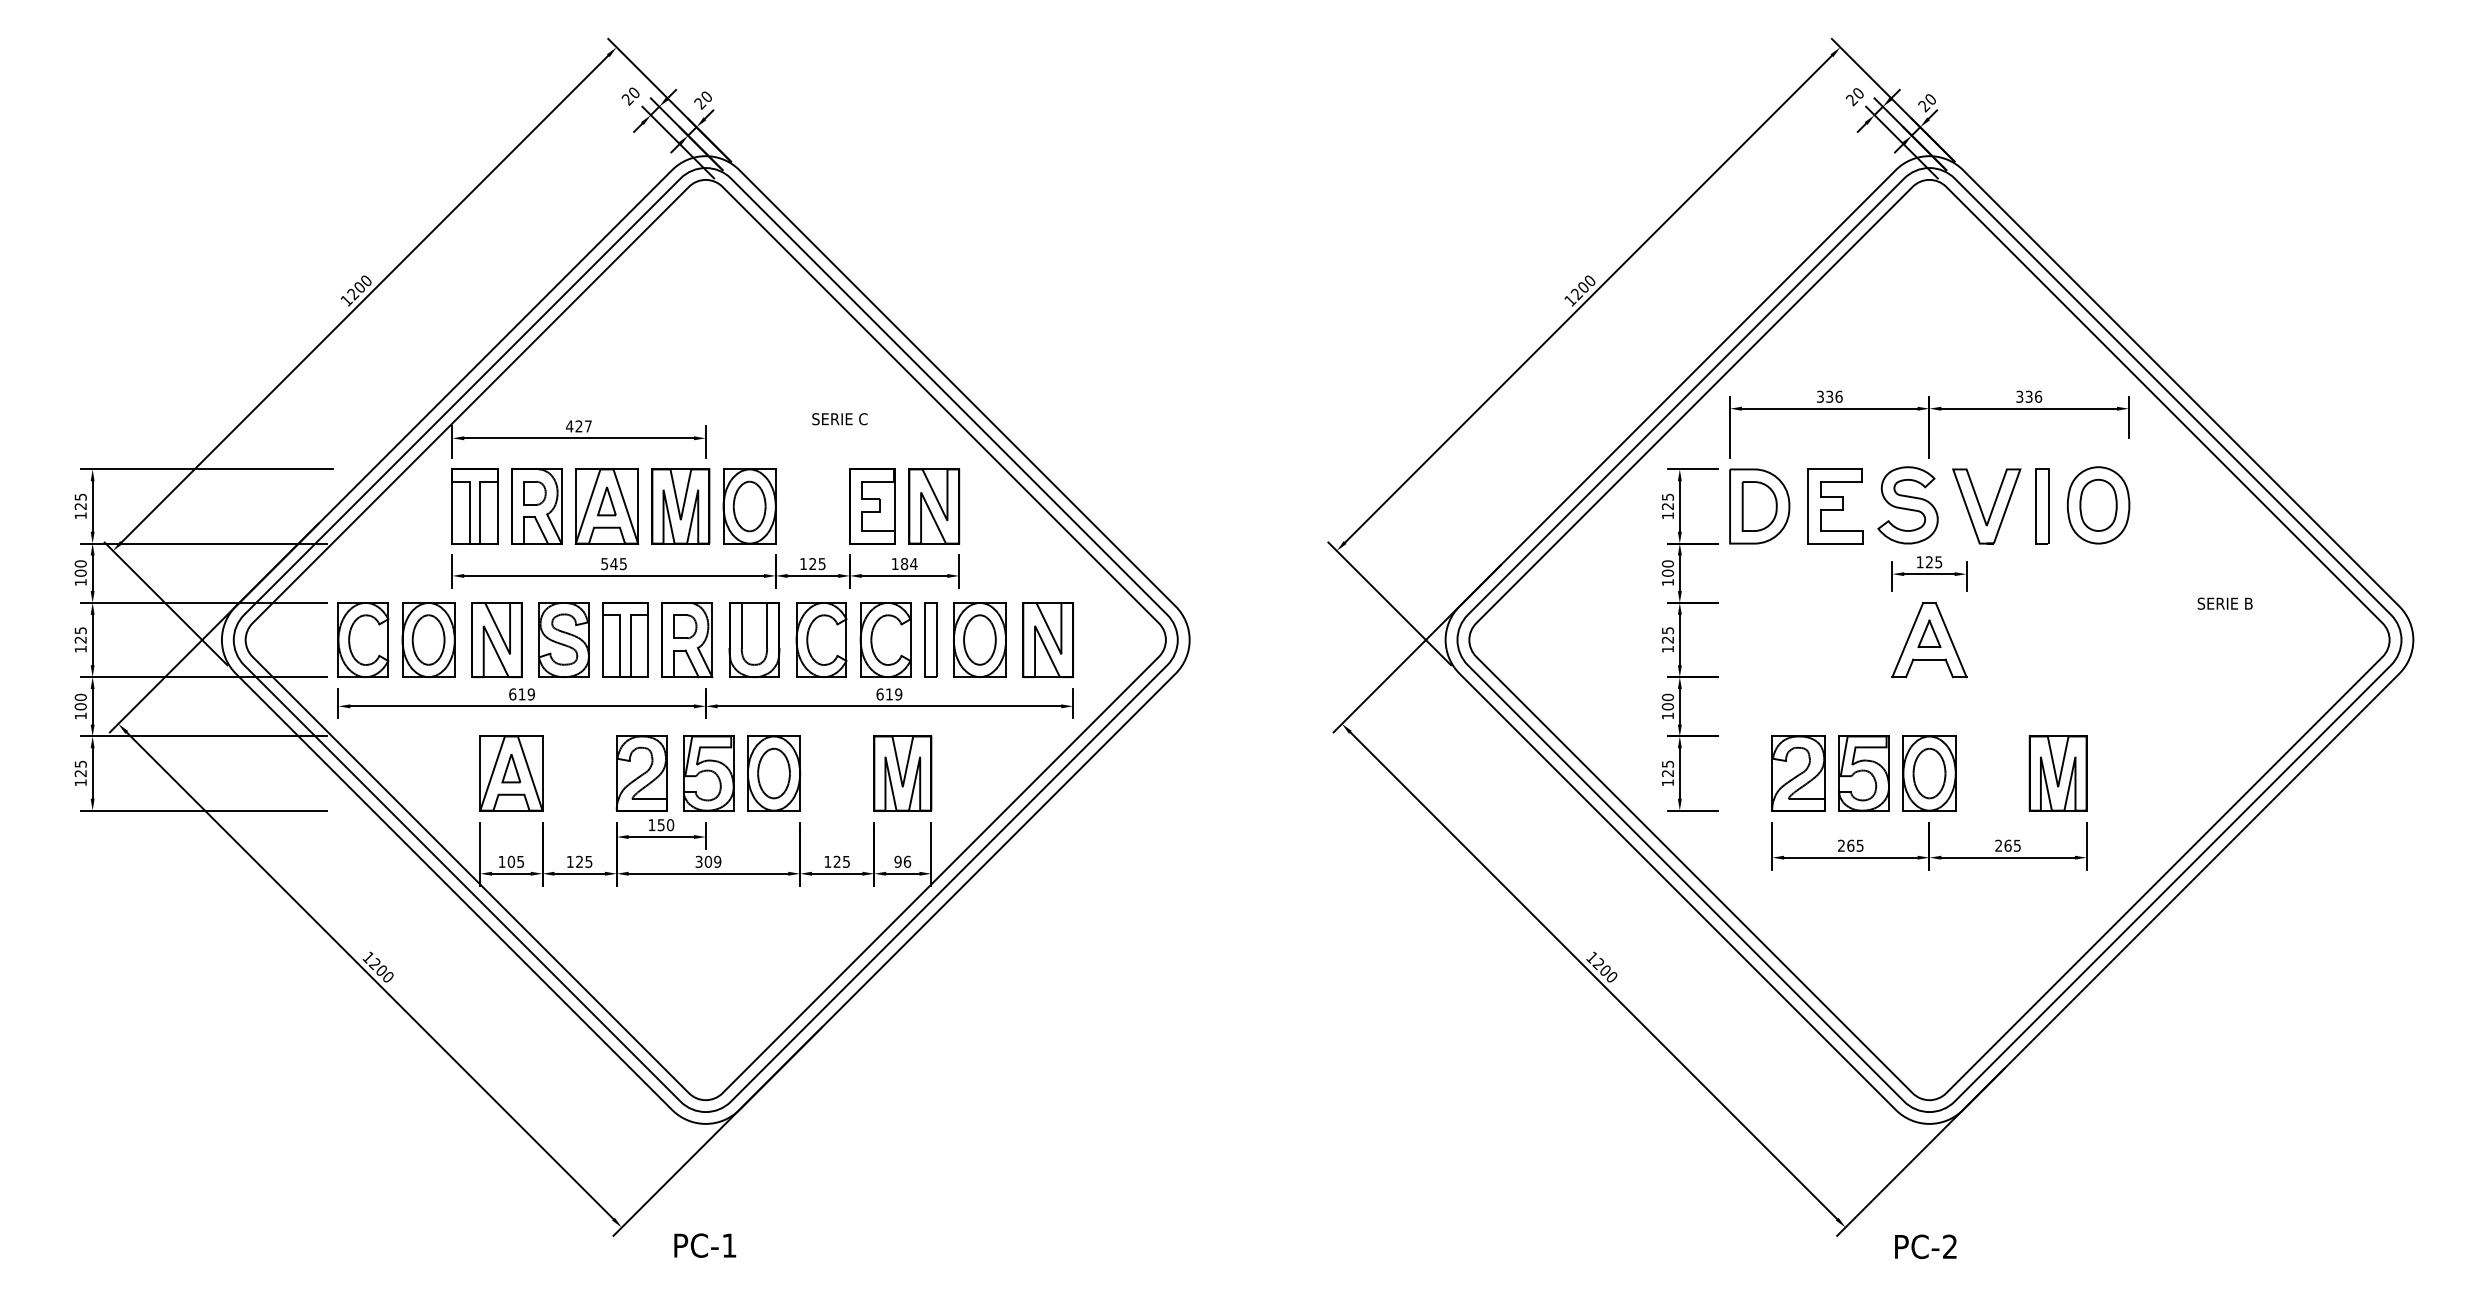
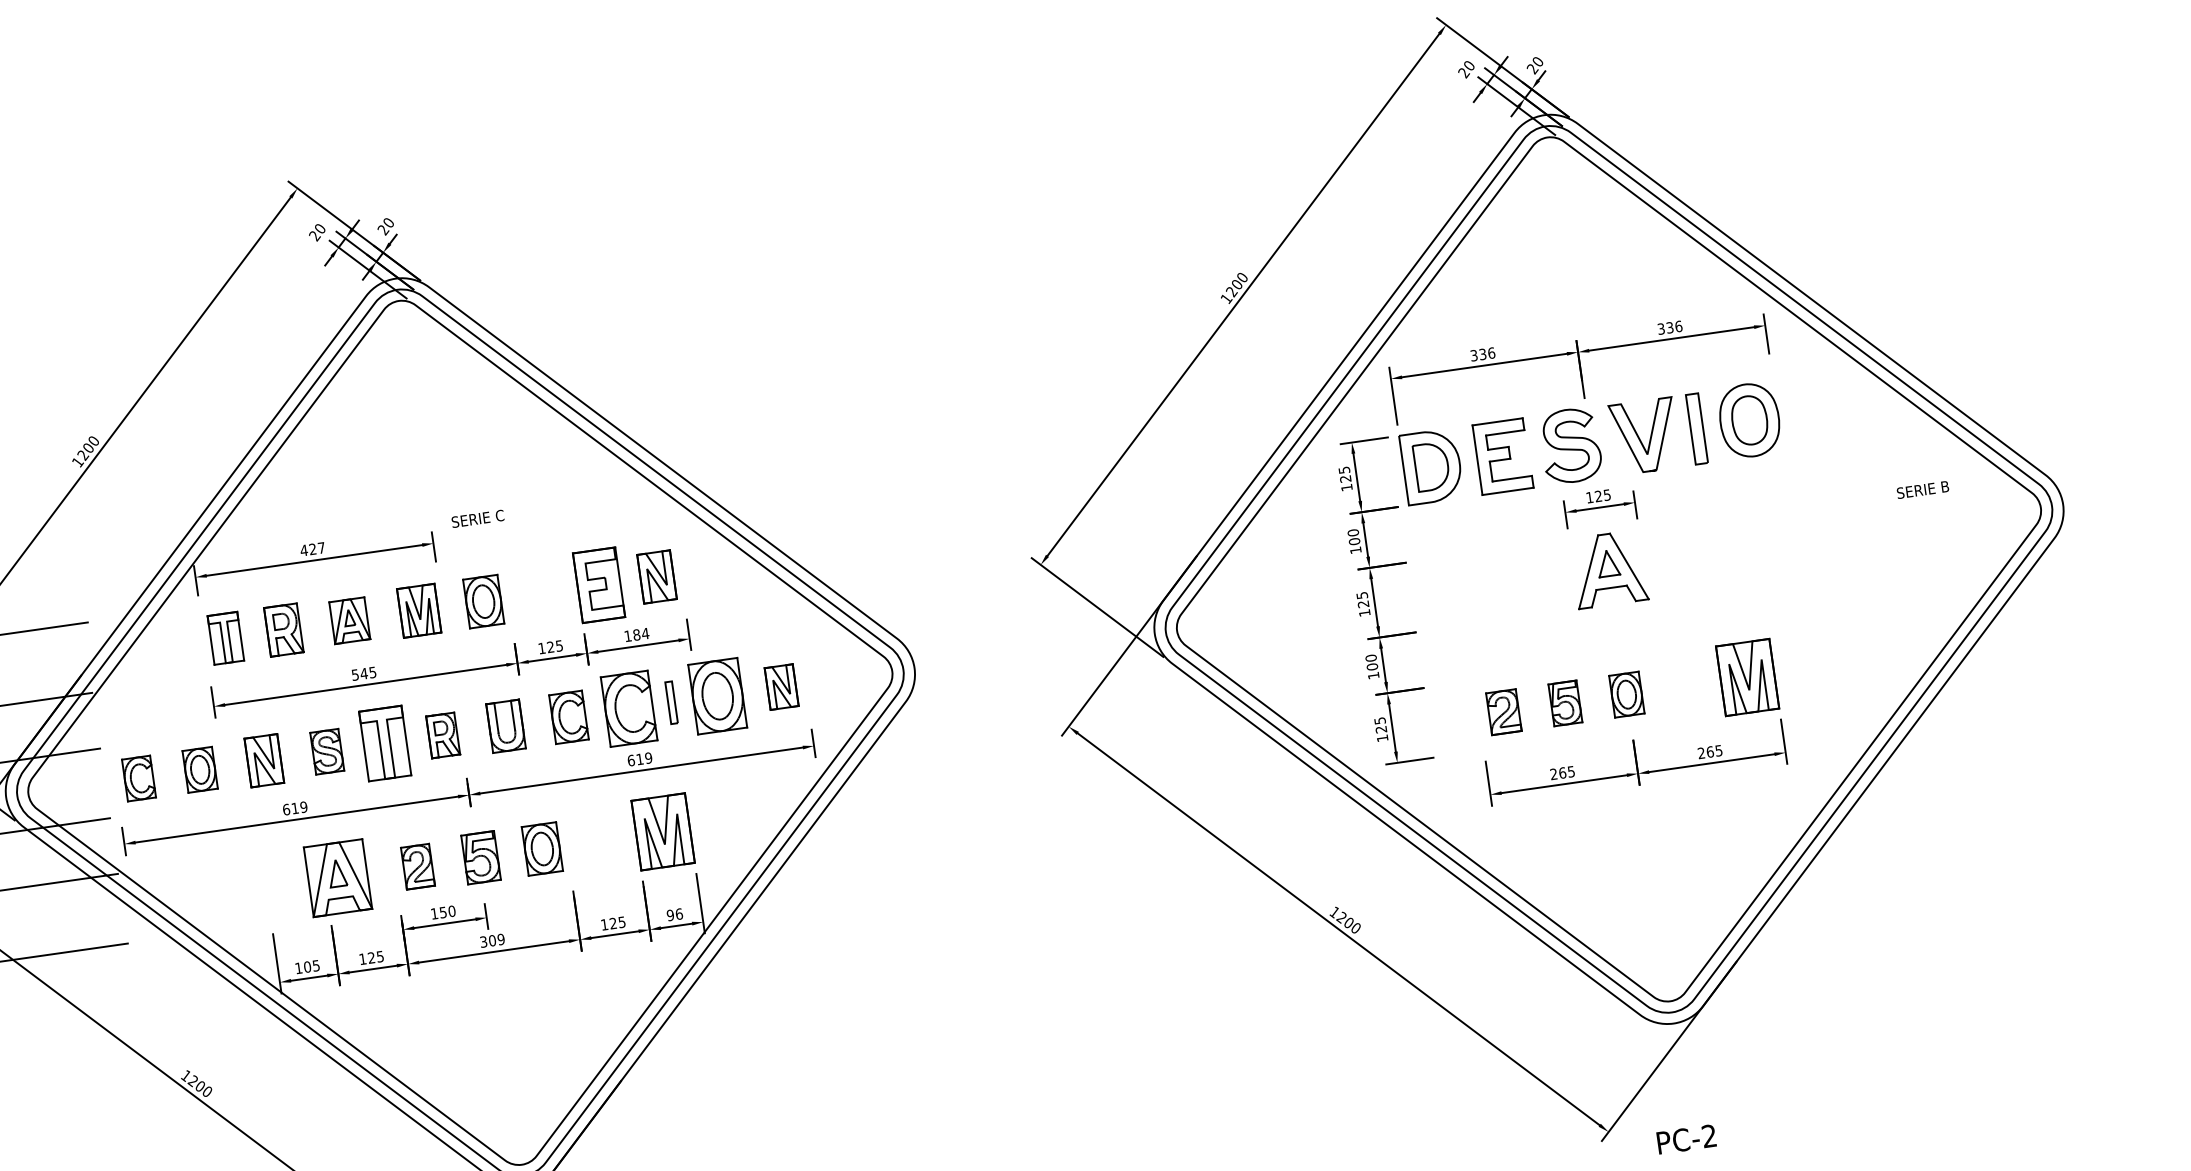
text: (839, 419) -> (477, 519), moved
part: (474, 506) -> (225, 638), size x0.7
part: (536, 506) -> (283, 630), size x0.7
part: (606, 506) -> (349, 620), size x0.6
part: (680, 506) -> (418, 610), size x0.7
part: (749, 506) -> (483, 601), size x0.7
part: (934, 506) -> (657, 576), size x0.7
text: (2224, 603) -> (1922, 489), moved
part: (363, 639) -> (139, 778), size x0.6
part: (428, 639) -> (200, 769), size x0.6
part: (496, 639) -> (263, 760), size x0.7
part: (563, 639) -> (326, 751), size x0.6
part: (754, 639) -> (506, 725), size x0.7
part: (821, 639) -> (568, 716), size x0.7
part: (930, 639) -> (671, 702), size x0.6
part: (1047, 639) -> (781, 686), size x0.6
part: (687, 640) -> (443, 735), size x0.6
part: (511, 773) -> (338, 878), moved
part: (641, 773) -> (417, 866), size x0.6
part: (708, 773) -> (480, 857), size x0.7
part: (774, 773) -> (542, 848), size x0.7
part: (1798, 773) -> (1503, 712), size x0.6
part: (1863, 773) -> (1564, 703), size x0.6
part: (1929, 773) -> (1626, 694), size x0.6

